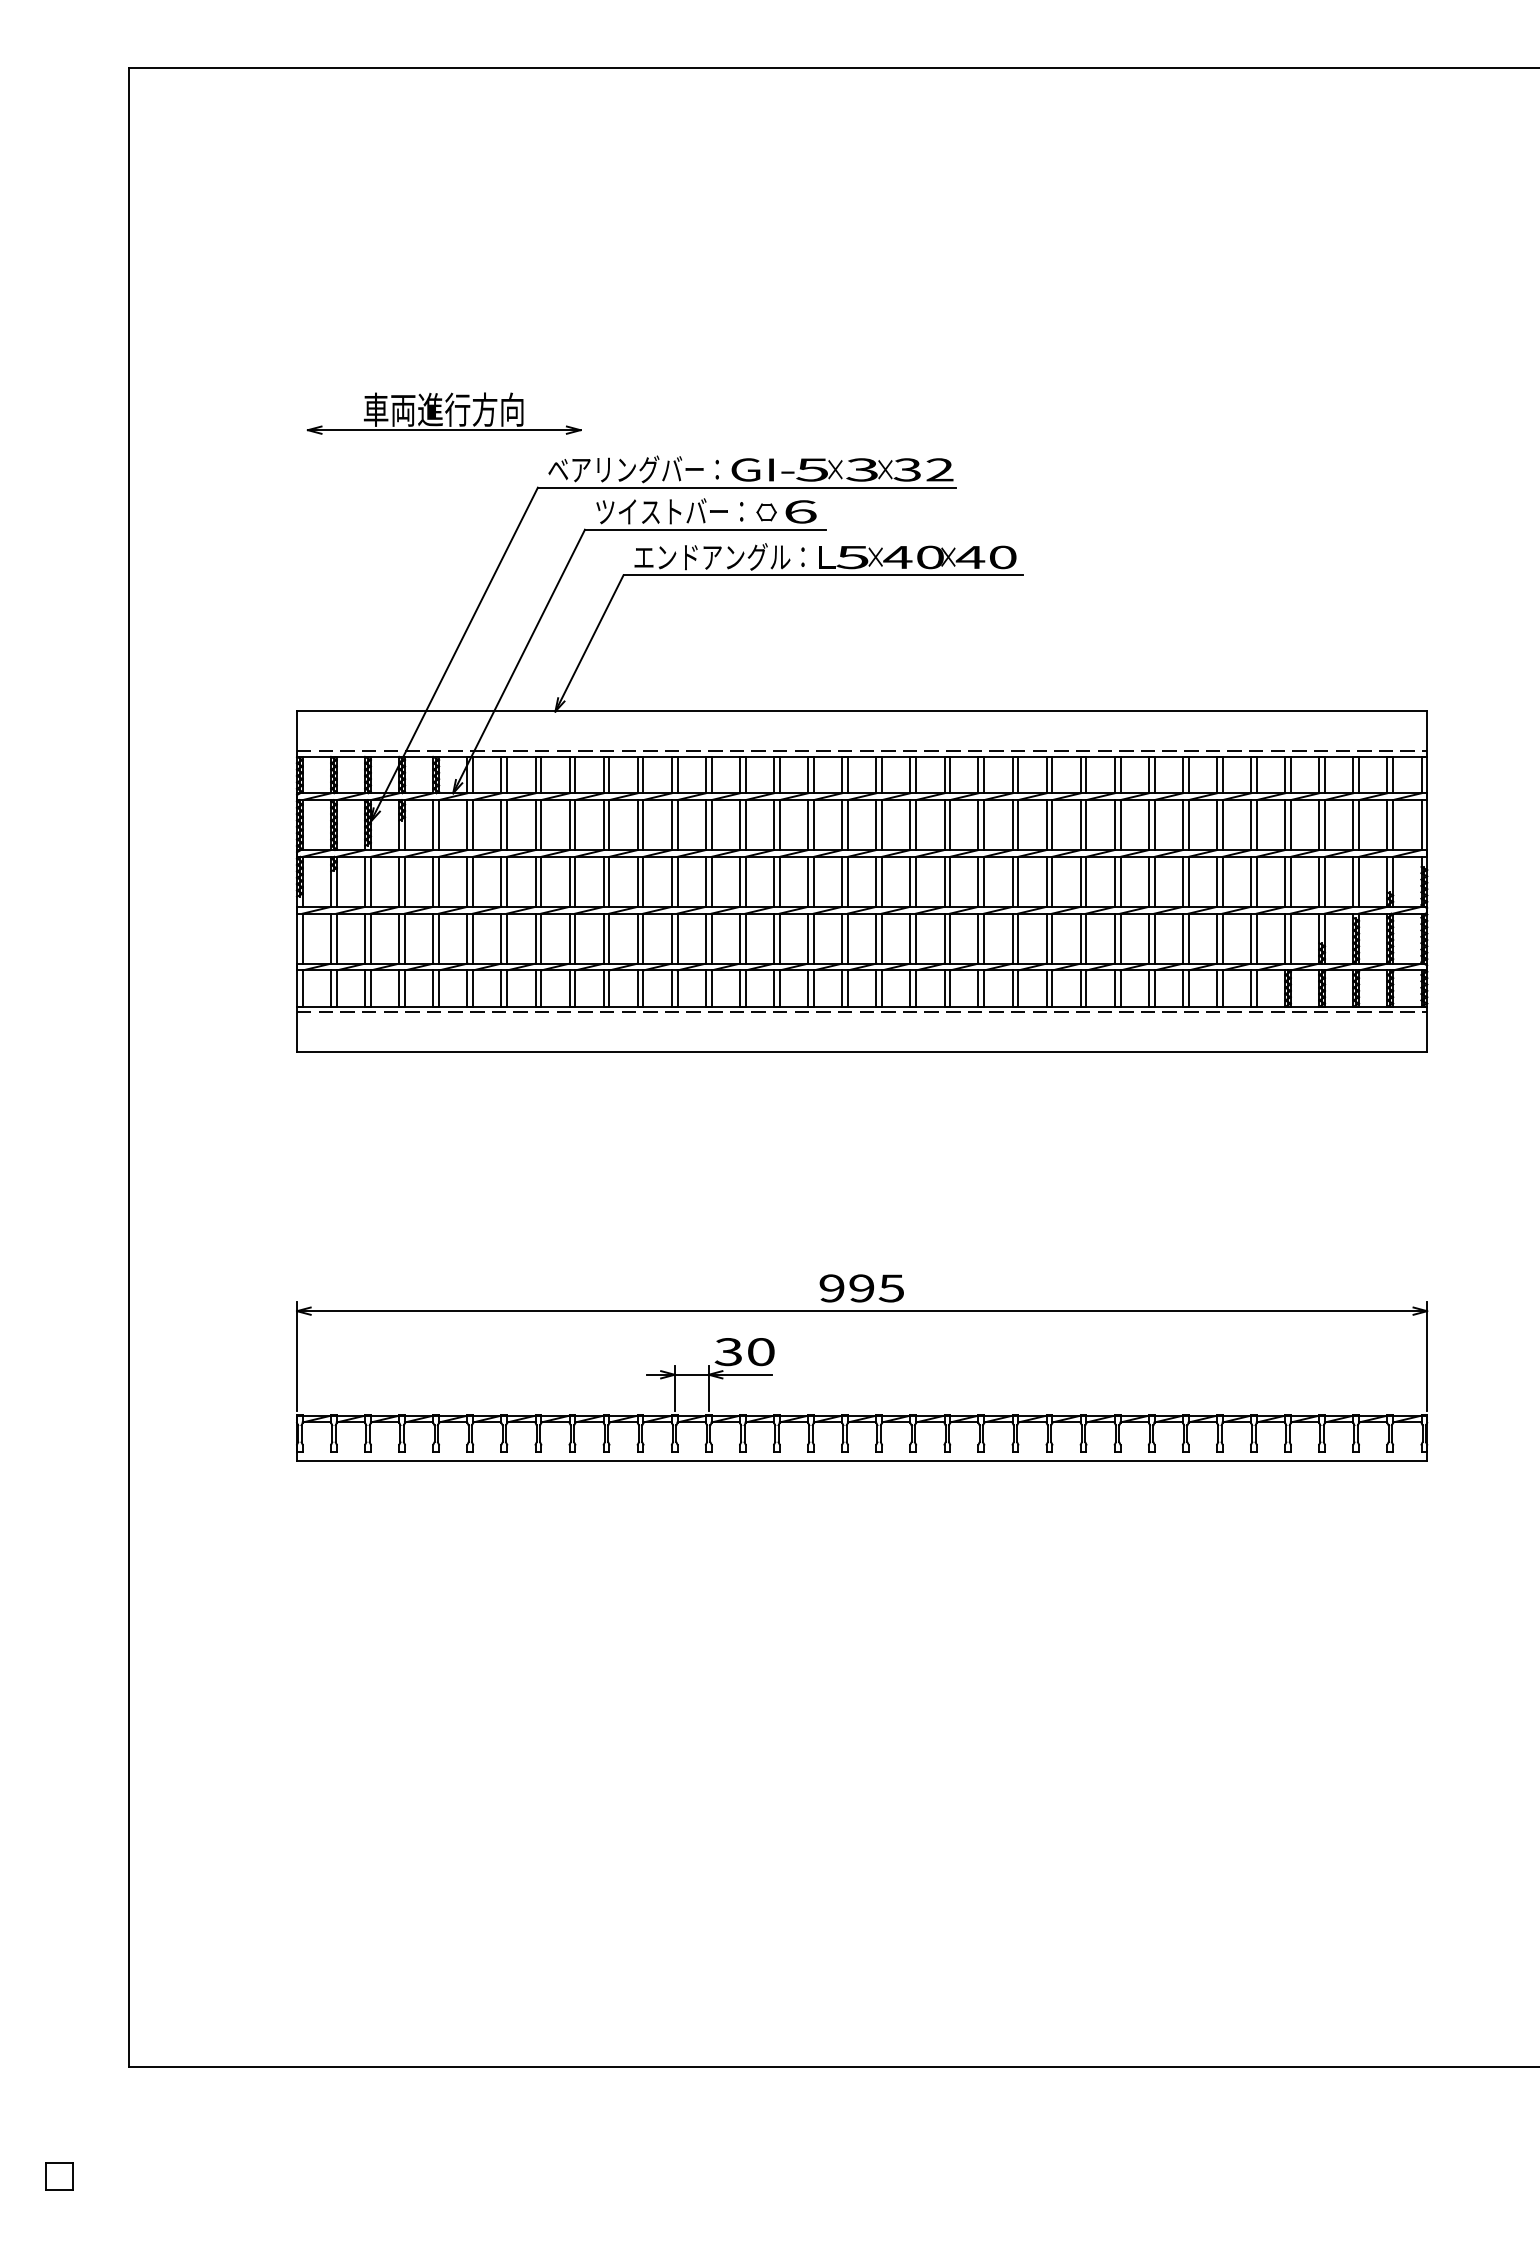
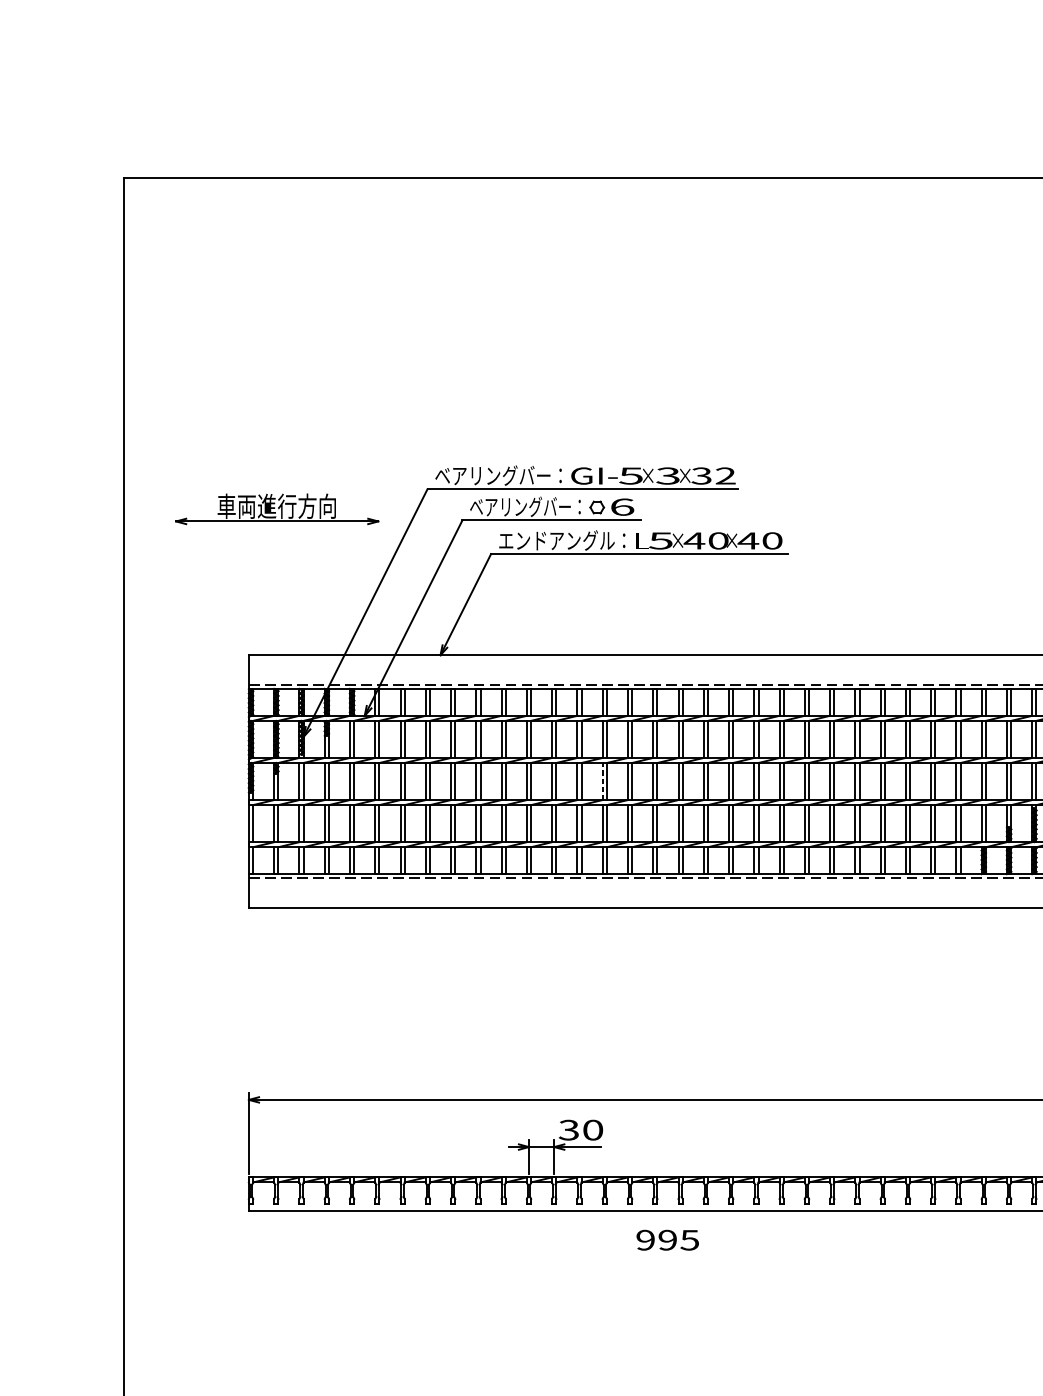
part: (443, 413) -> (276, 509), moved
text: (669, 511) -> (525, 506), ツイストバー： -> ベアリングバー：
line: (774, 881) -> (603, 781), solid -> dashed
text: (861, 1288) -> (667, 1240), moved

